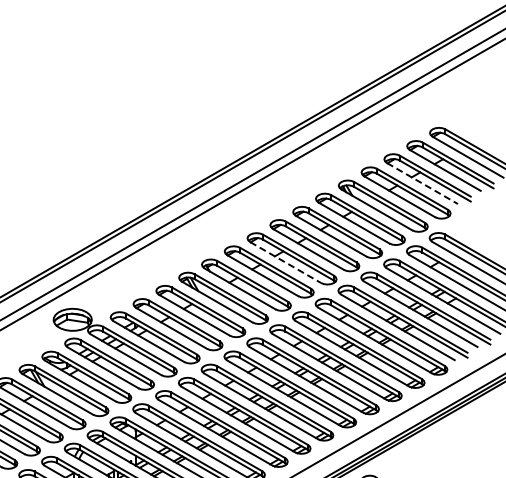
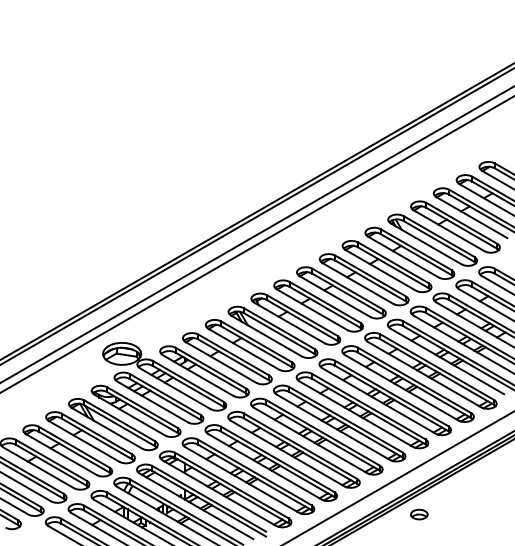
line: (422, 183) -> (471, 217), dashed -> solid
line: (286, 262) -> (335, 296), dashed -> solid

